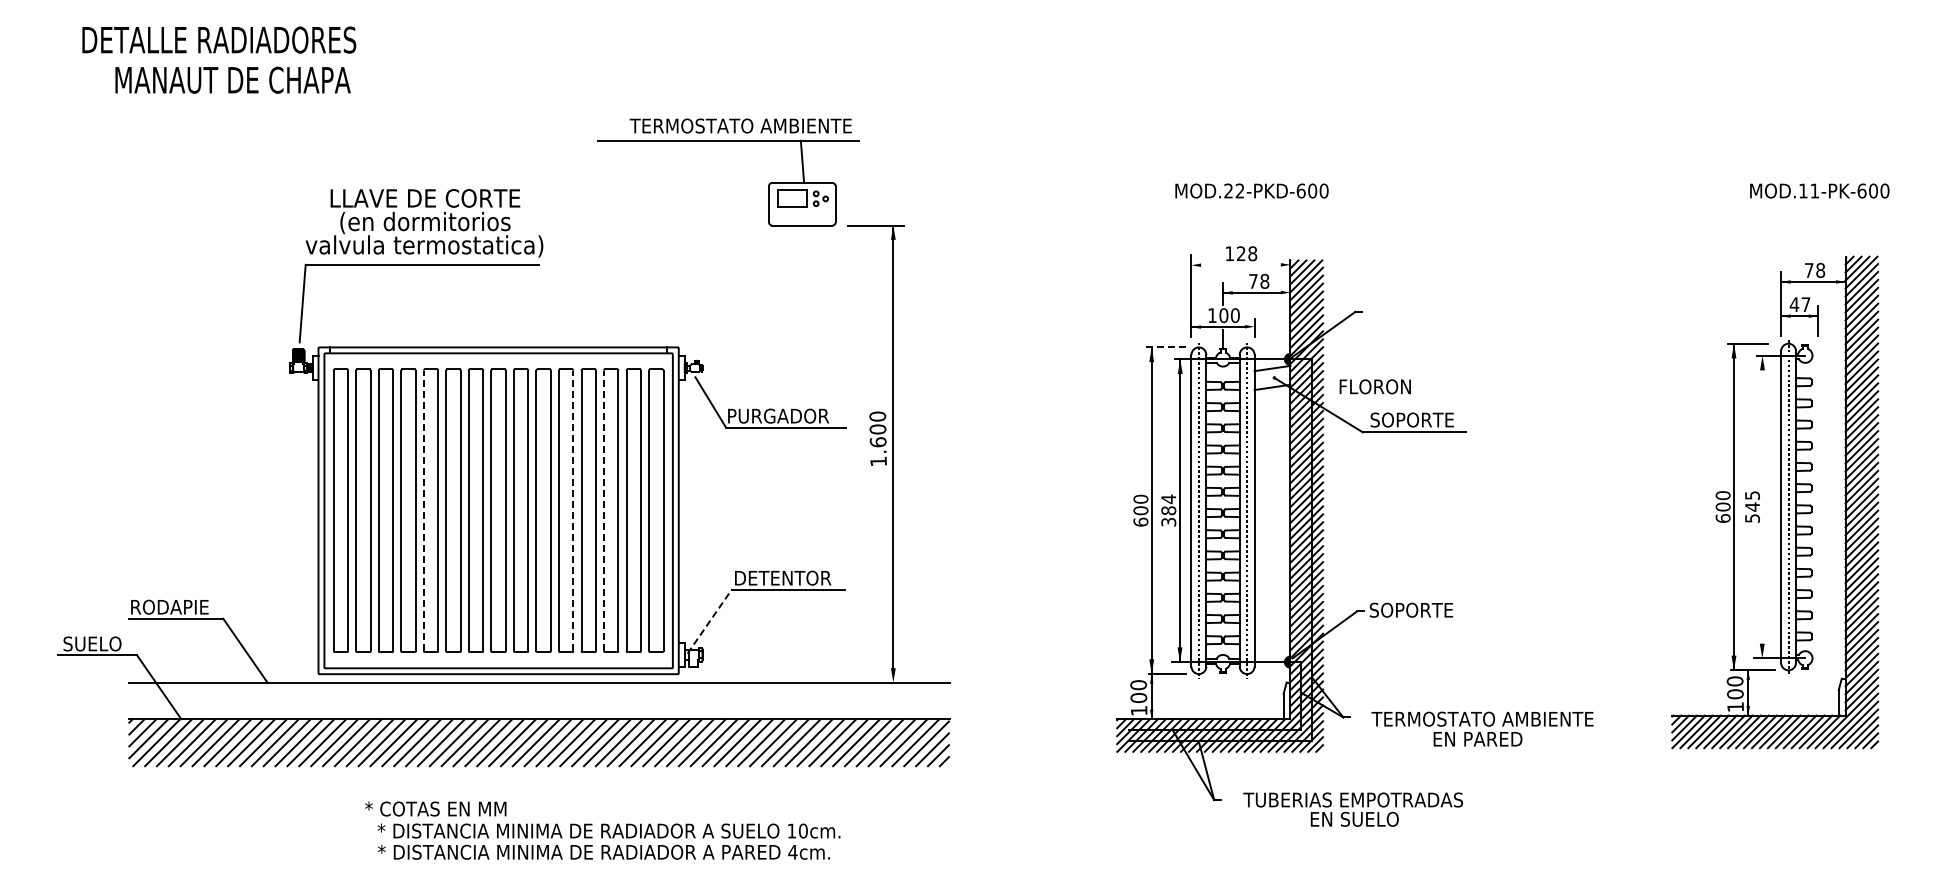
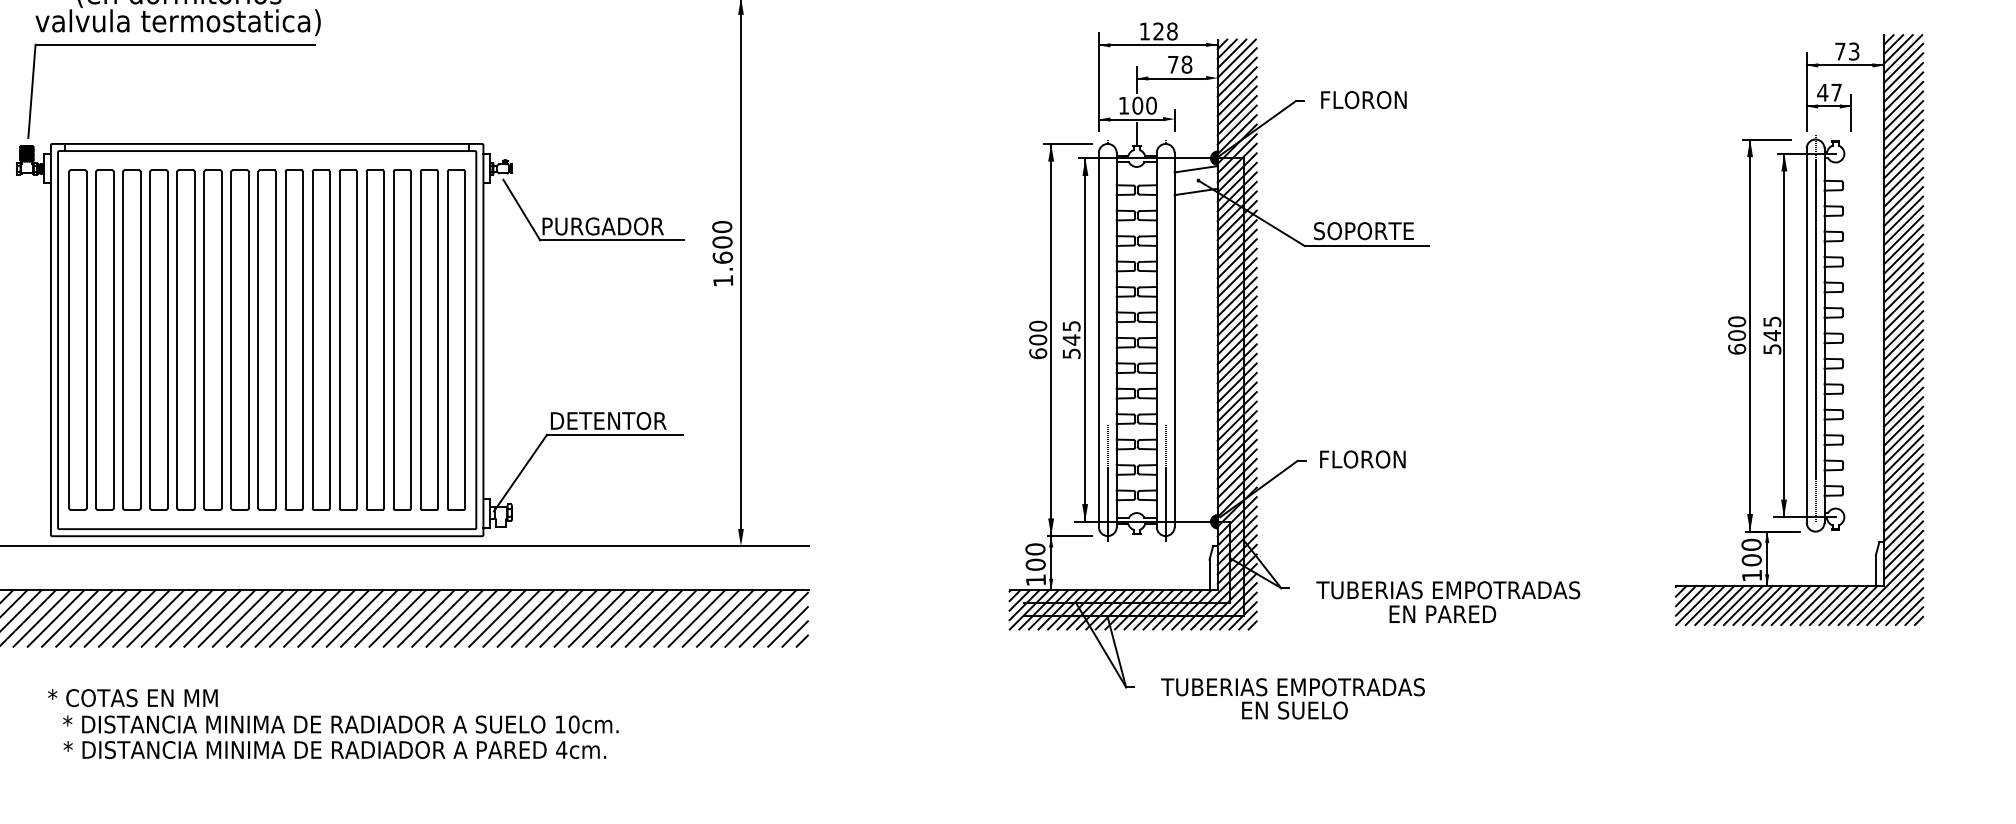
line: (1240, 265) -> (1157, 45), added
text: (1820, 270) -> (1853, 51), 78 -> 73
line: (1165, 347) -> (1067, 144), dashed -> solid
text: (1374, 386) -> (1362, 99), moved
line: (1762, 506) -> (1784, 334), added
line: (423, 510) -> (176, 339), dashed -> solid
line: (573, 510) -> (357, 339), dashed -> solid
line: (604, 510) -> (394, 339), dashed -> solid
text: (1168, 510) -> (1071, 339), 384 -> 545
text: (1411, 609) -> (1362, 458), SOPORTE -> FLORON
line: (709, 621) -> (520, 472), dashed -> solid
text: (1482, 718) -> (1448, 589), TERMOSTATO AMBIENTE -> TUBERIAS EMPOTRADAS
text: (602, 830) -> (333, 723), moved

